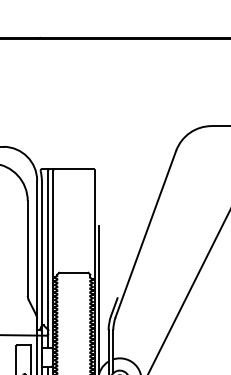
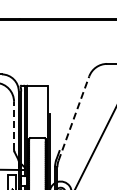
line: (145, 233) -> (73, 118), solid -> dashed
line: (28, 247) -> (14, 125), solid -> dashed

